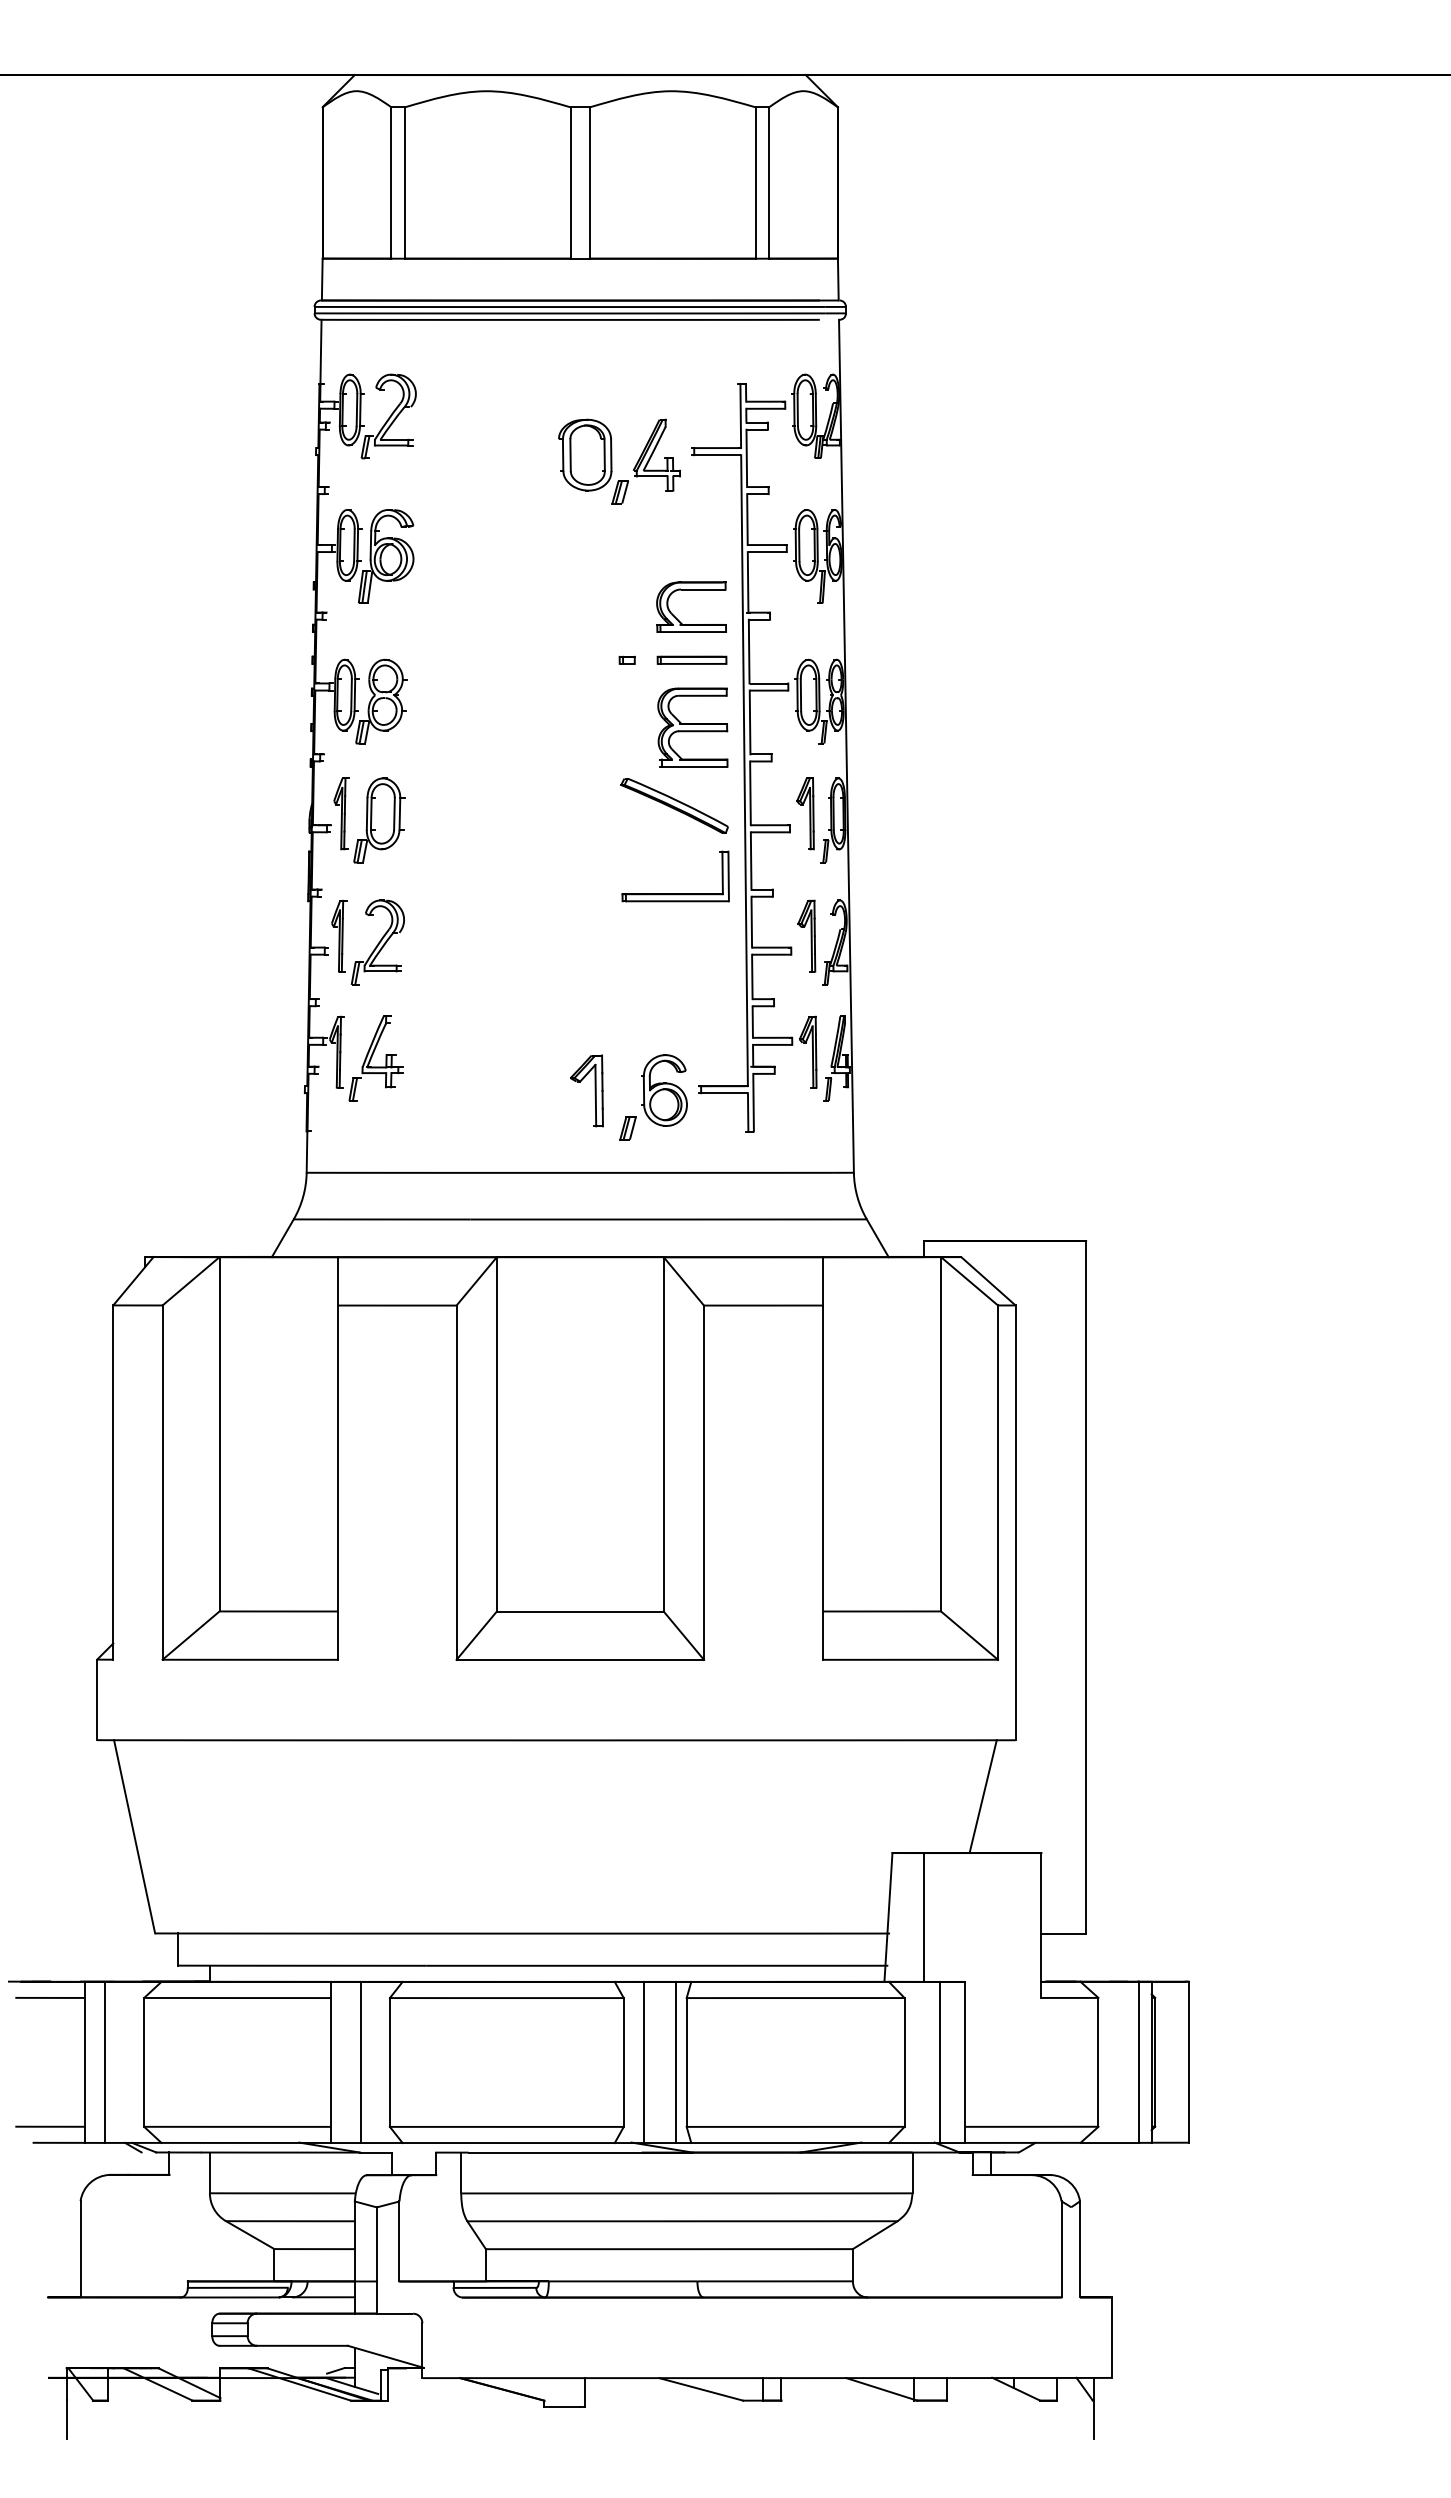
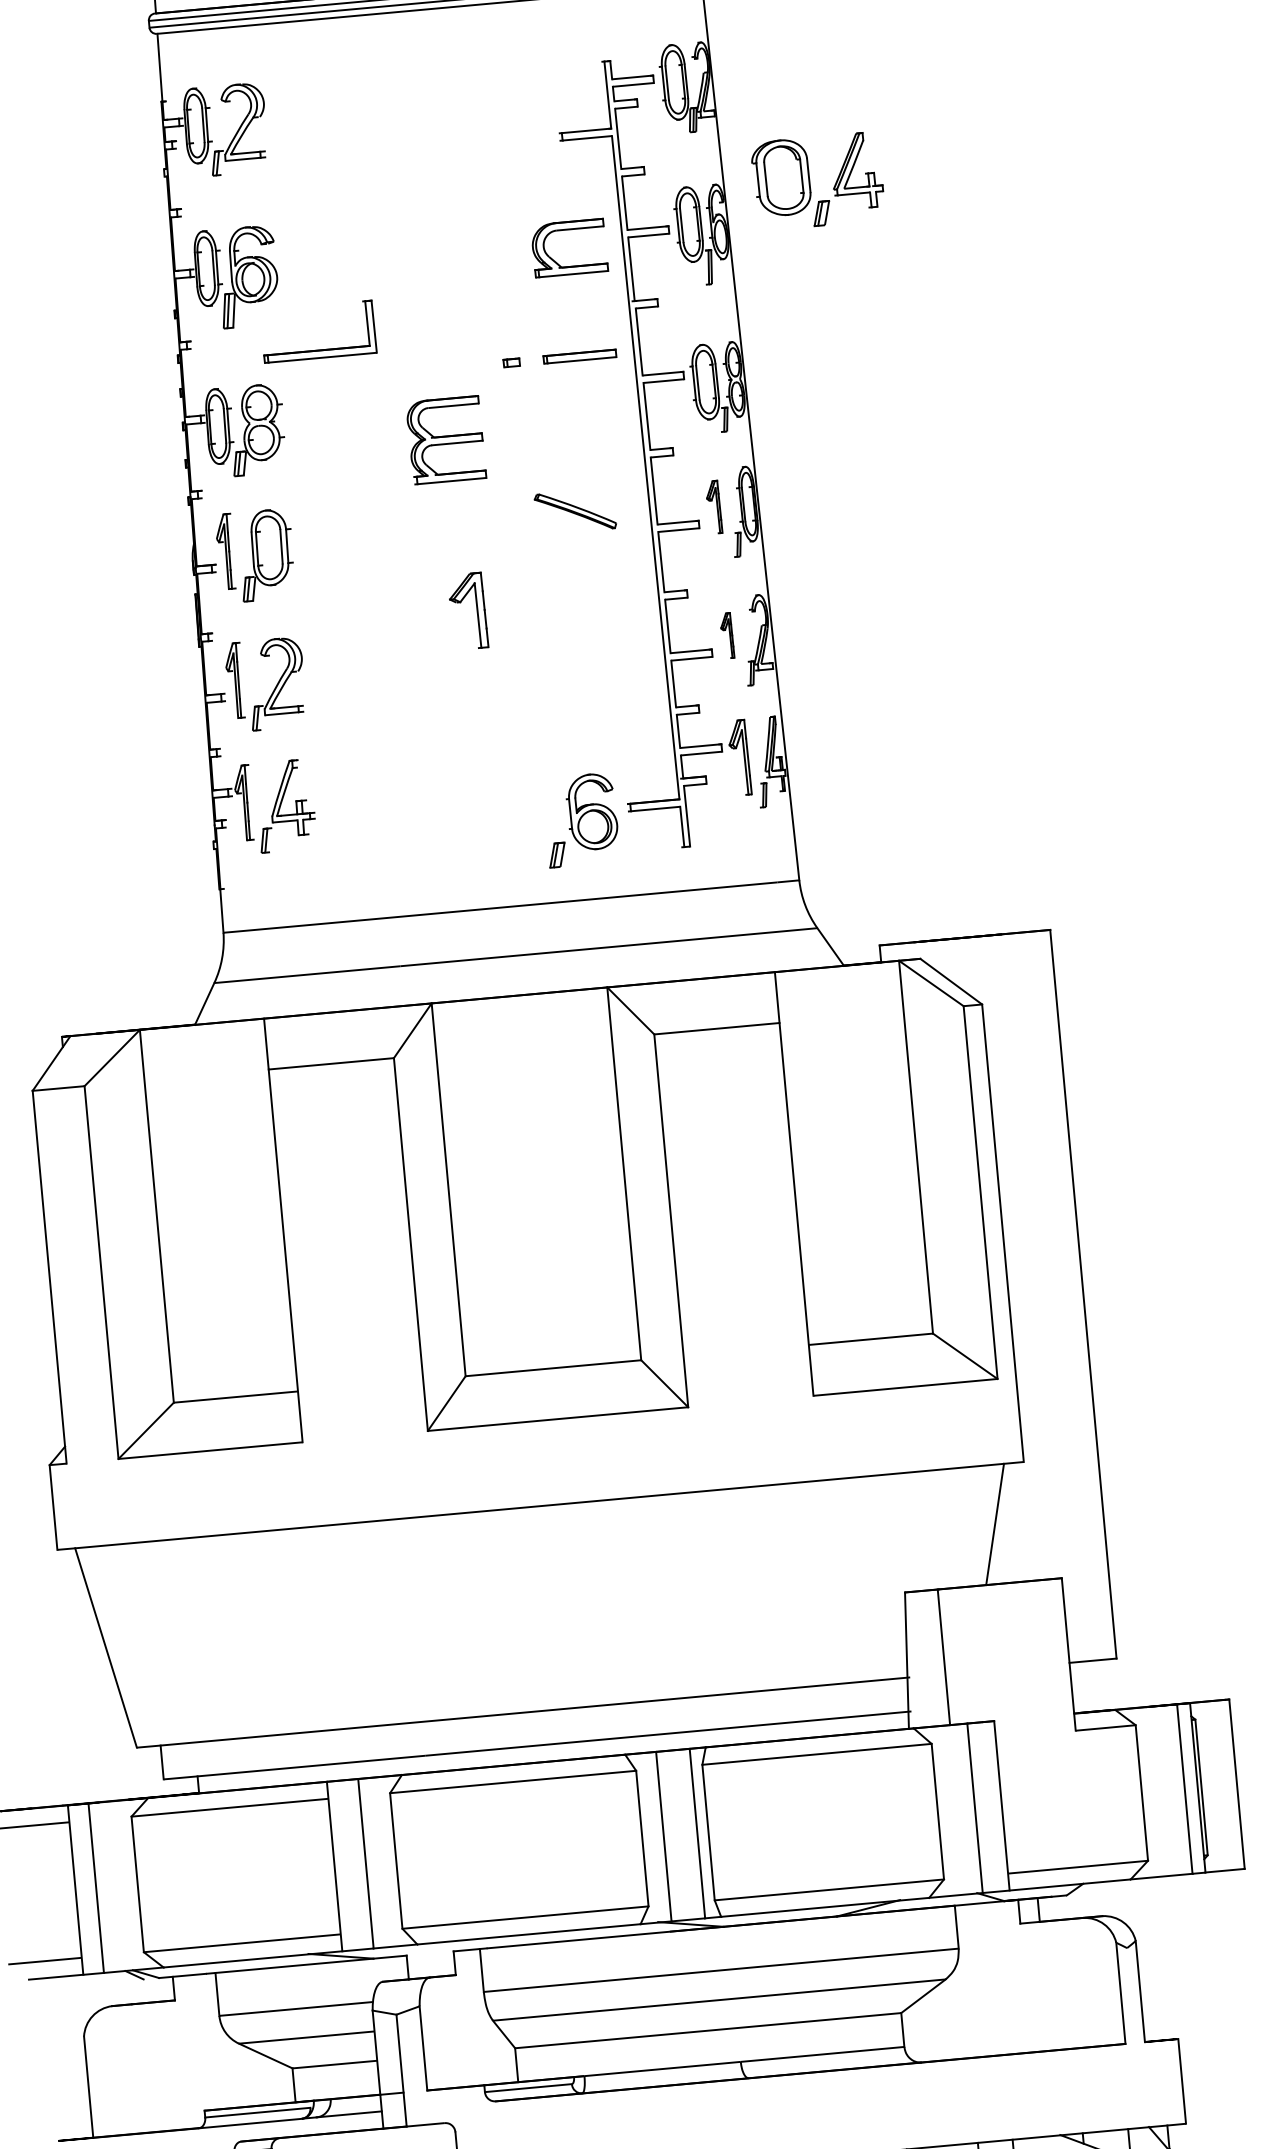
part: (612, 461) -> (810, 181), moved
part: (691, 590) -> (567, 230), moved
part: (692, 727) -> (445, 440), moved
part: (674, 805) -> (575, 511), size x0.7
part: (805, 813) -> (713, 506), size x0.7
part: (675, 893) -> (319, 349), moved
part: (806, 935) -> (726, 635), size x0.6
part: (594, 1090) -> (476, 610), moved

